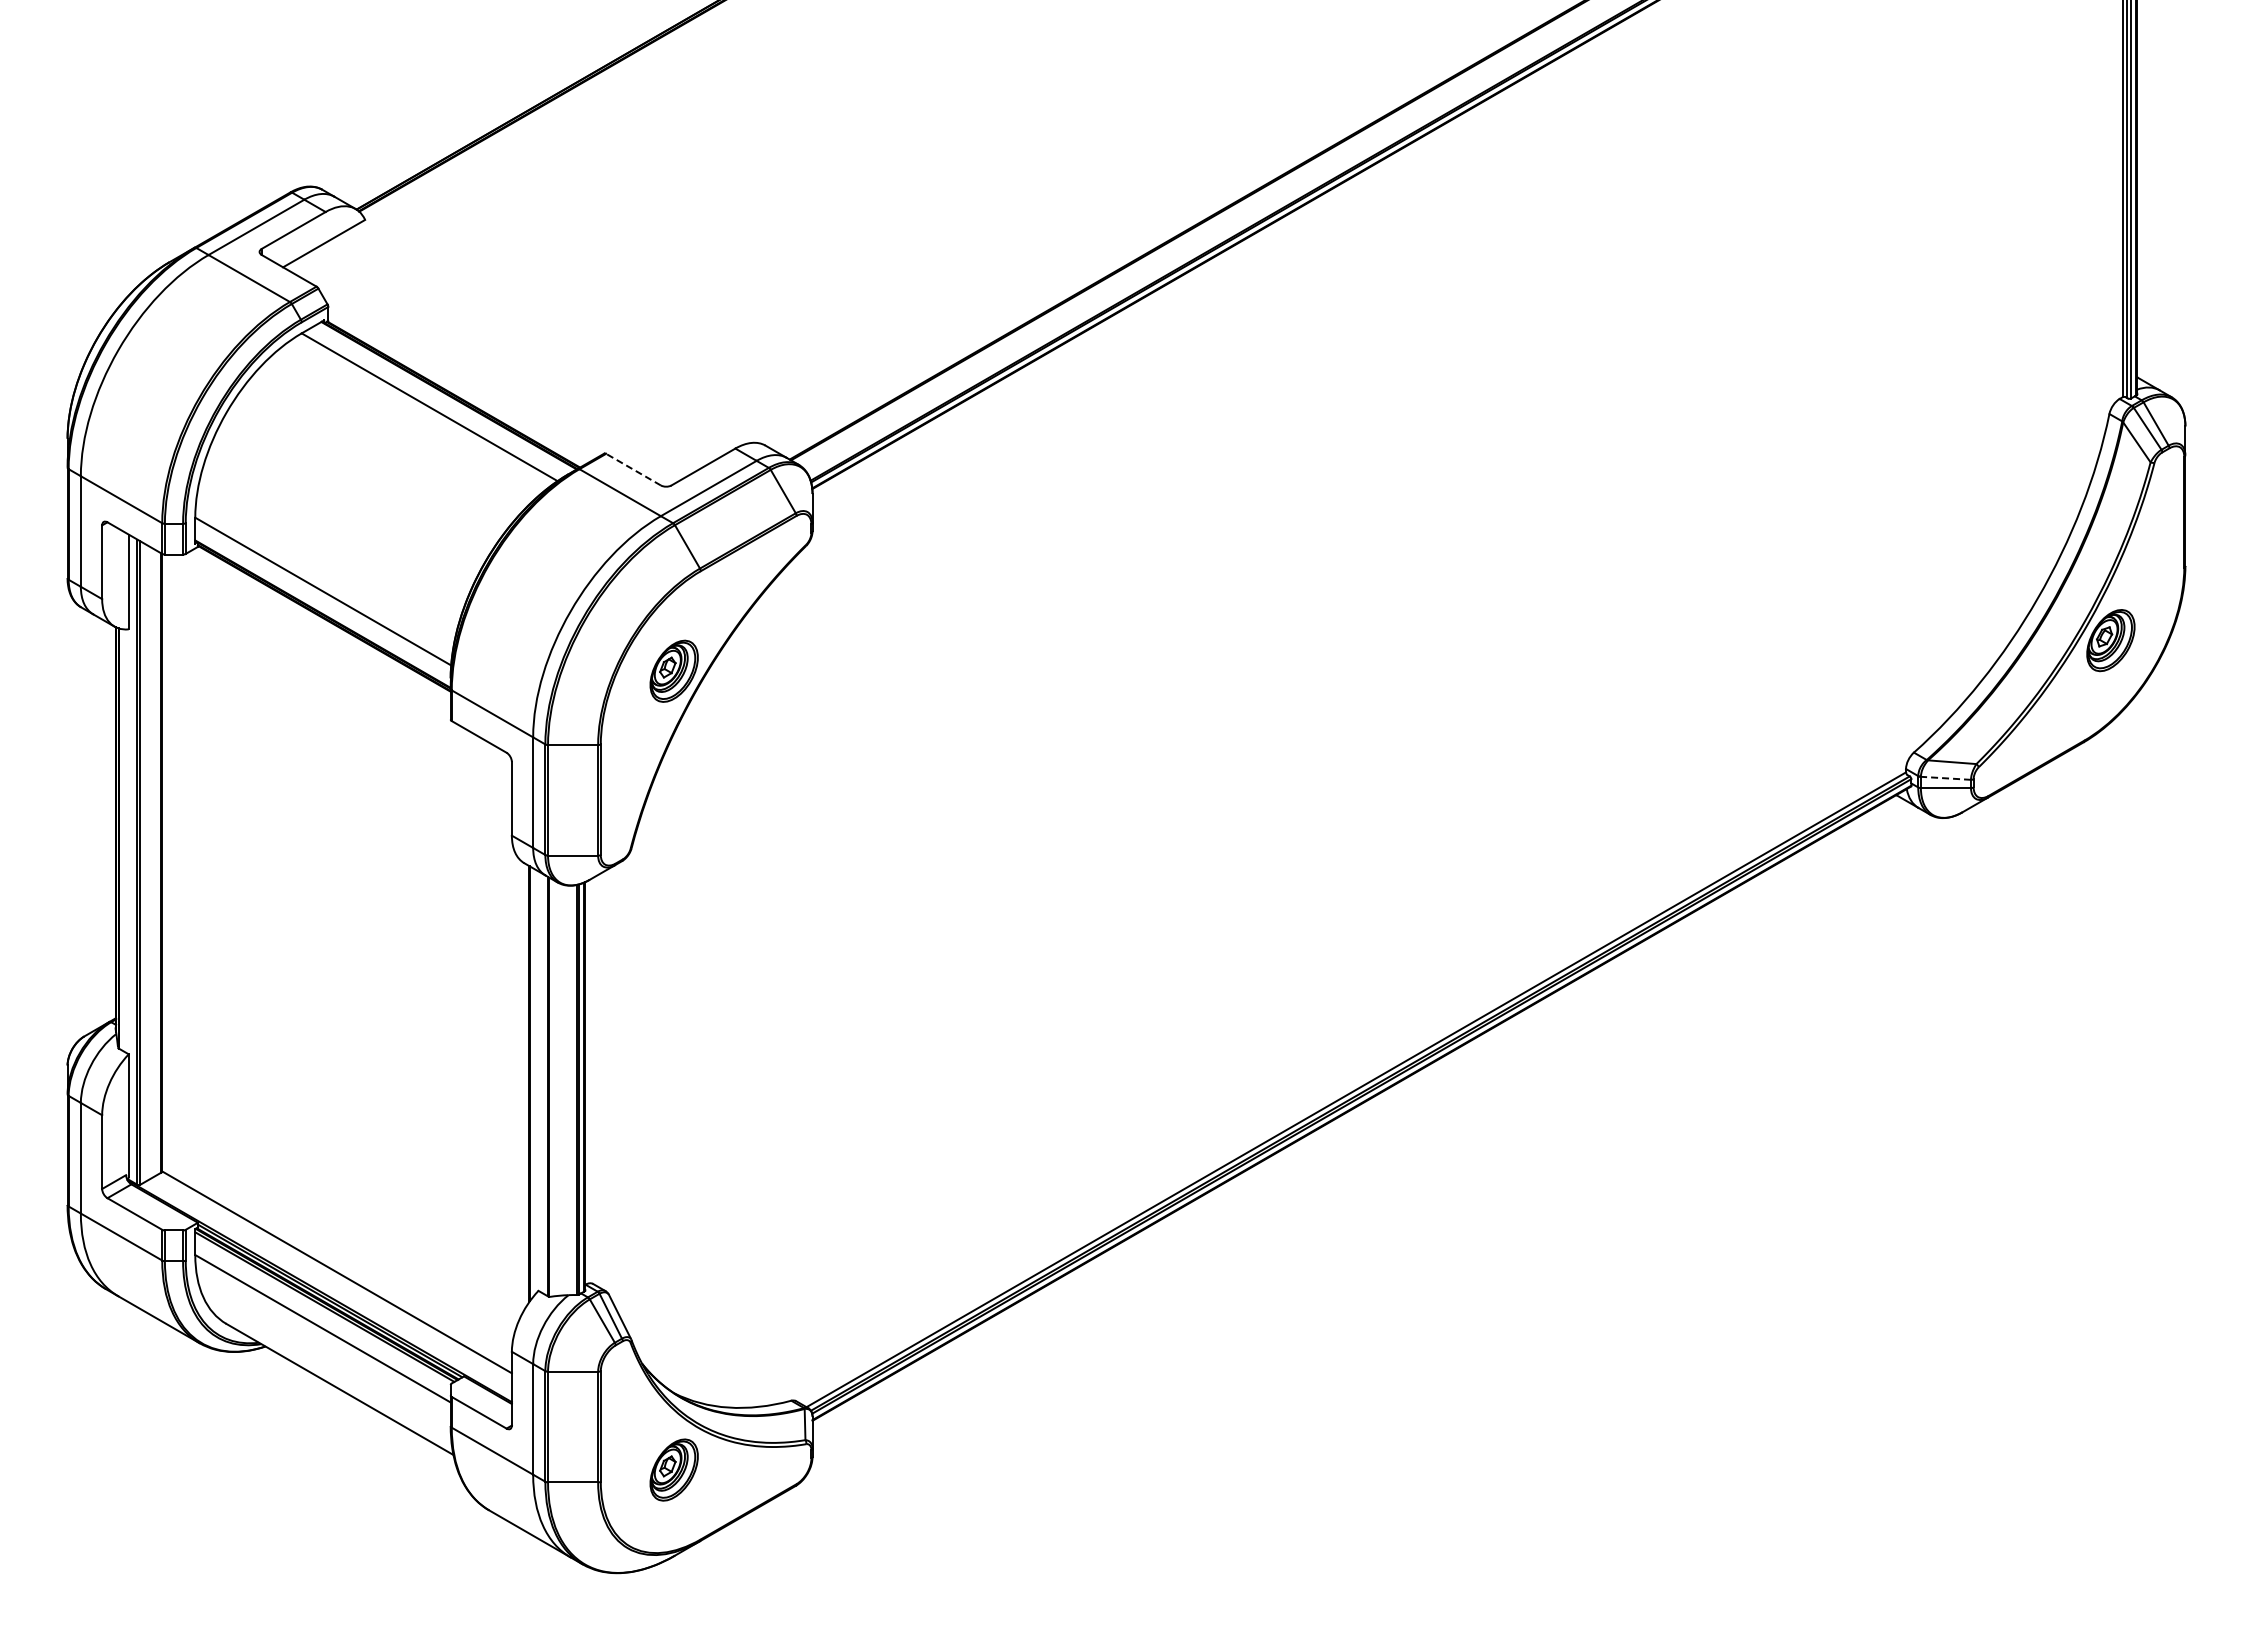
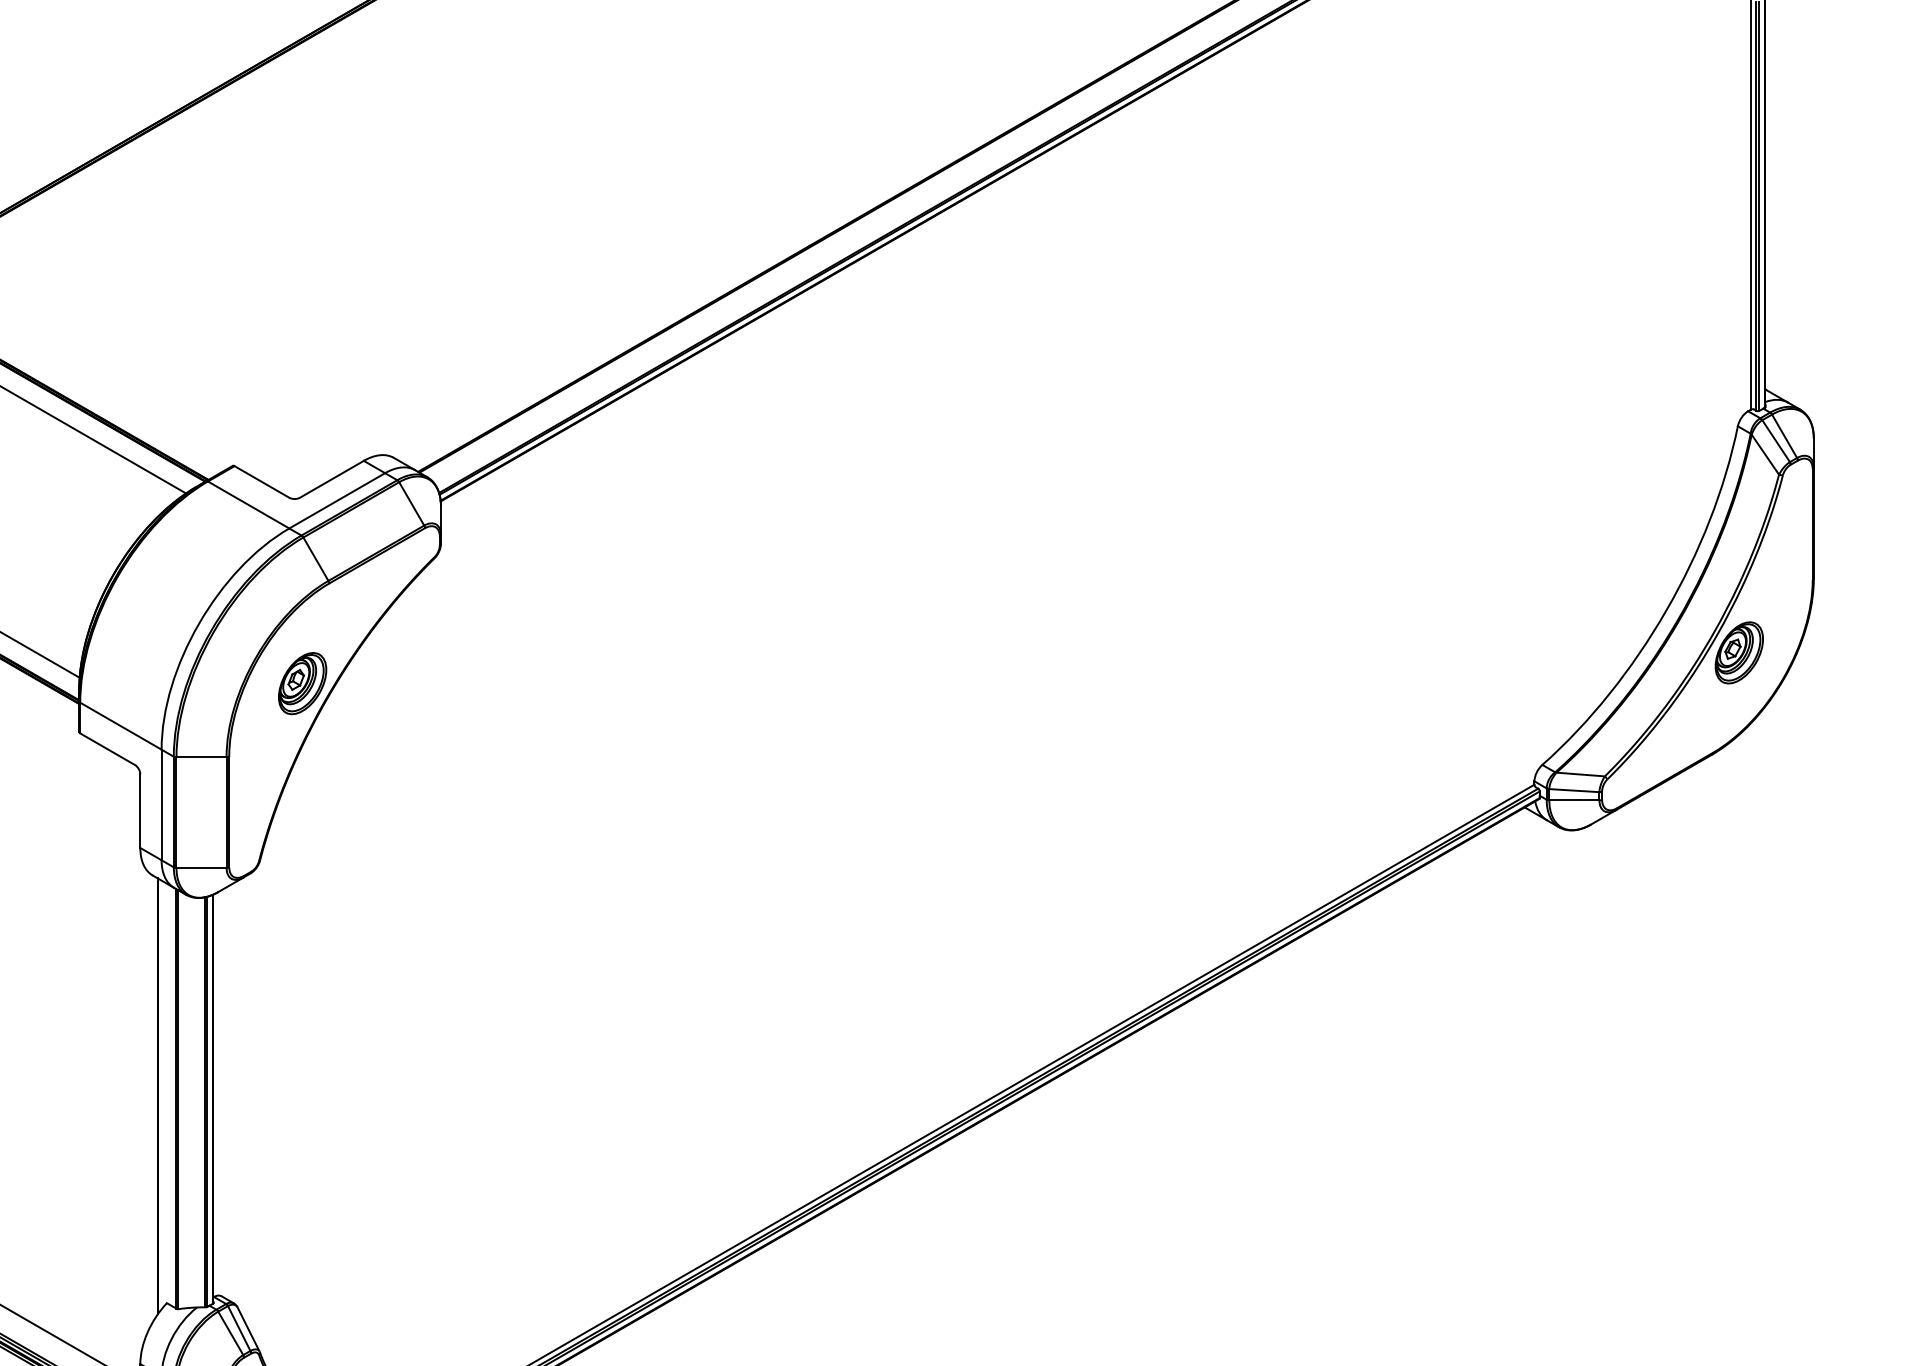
line: (633, 469) -> (261, 481), dashed -> solid
line: (1945, 778) -> (1573, 790), dashed -> solid

